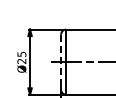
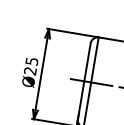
line: (61, 62) -> (84, 81), dashed -> solid

